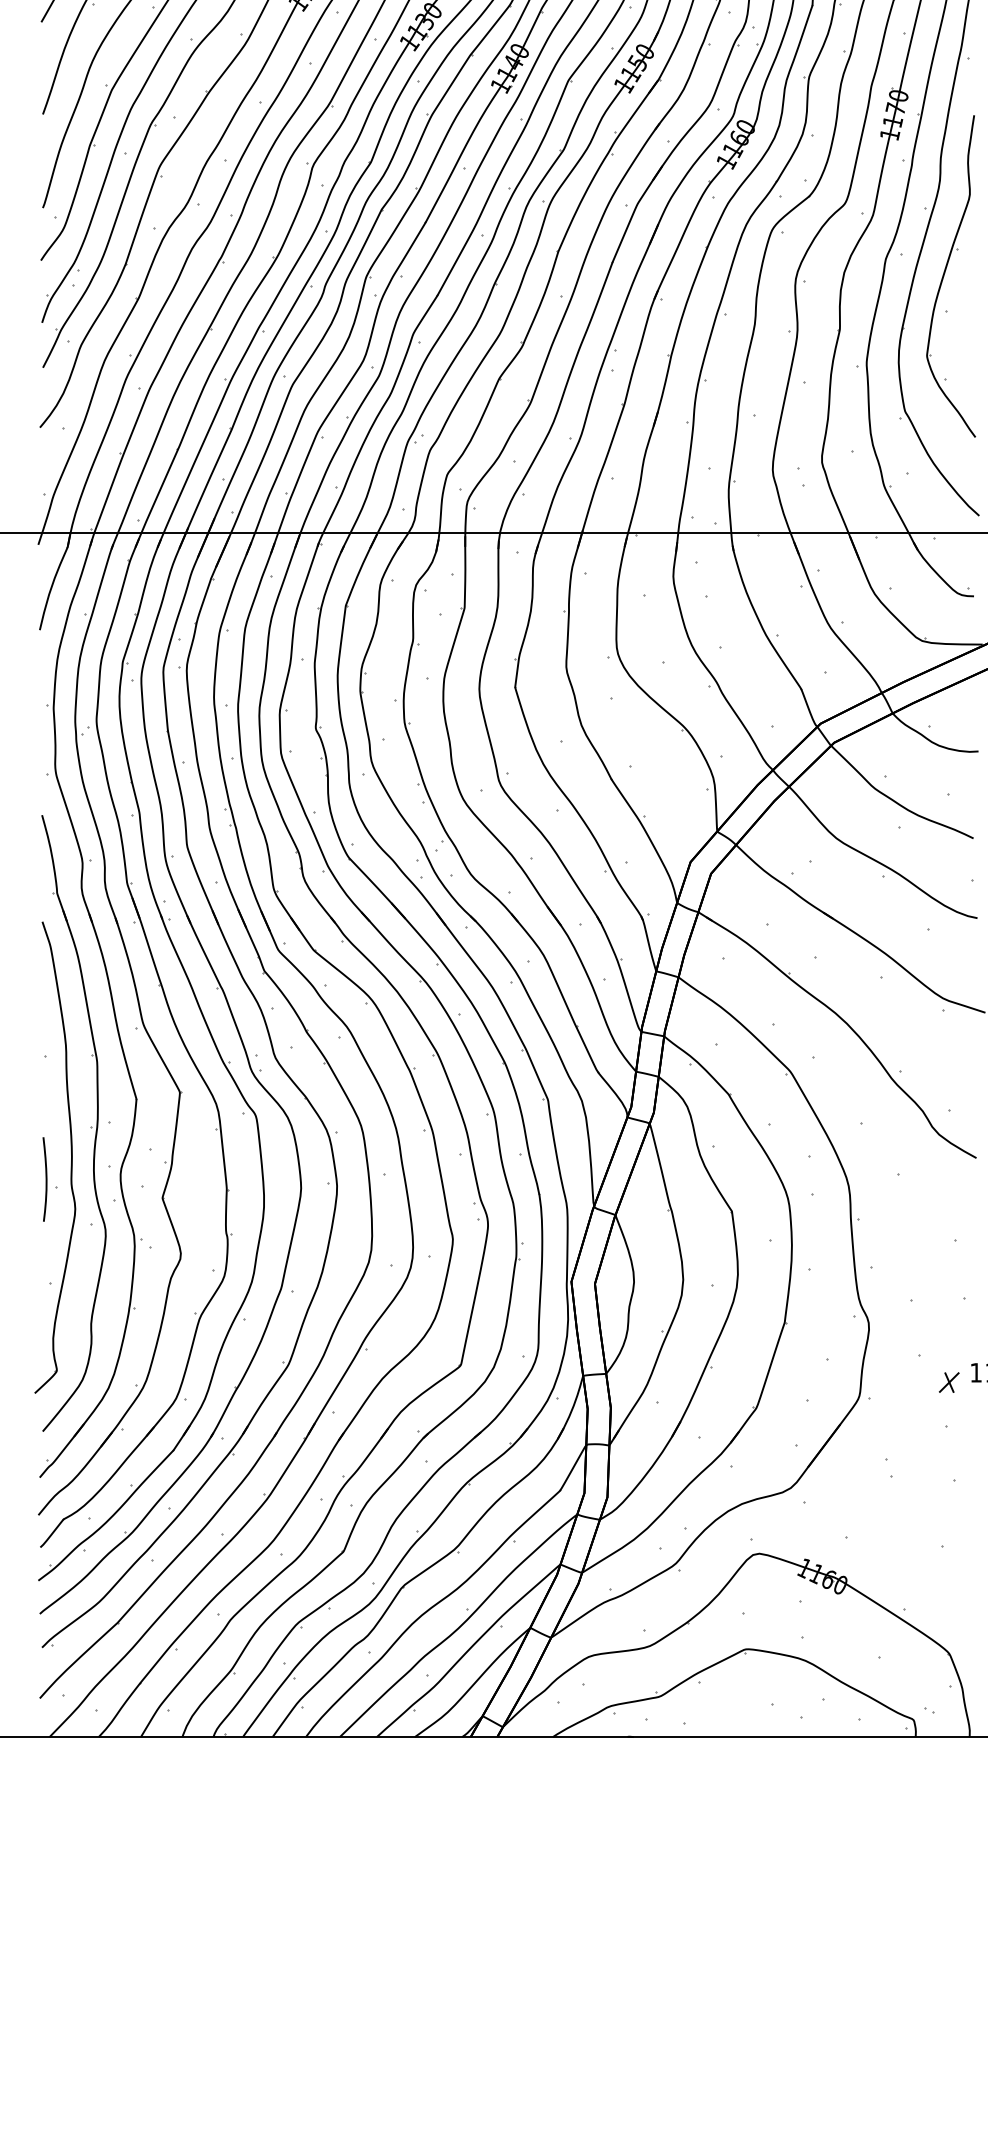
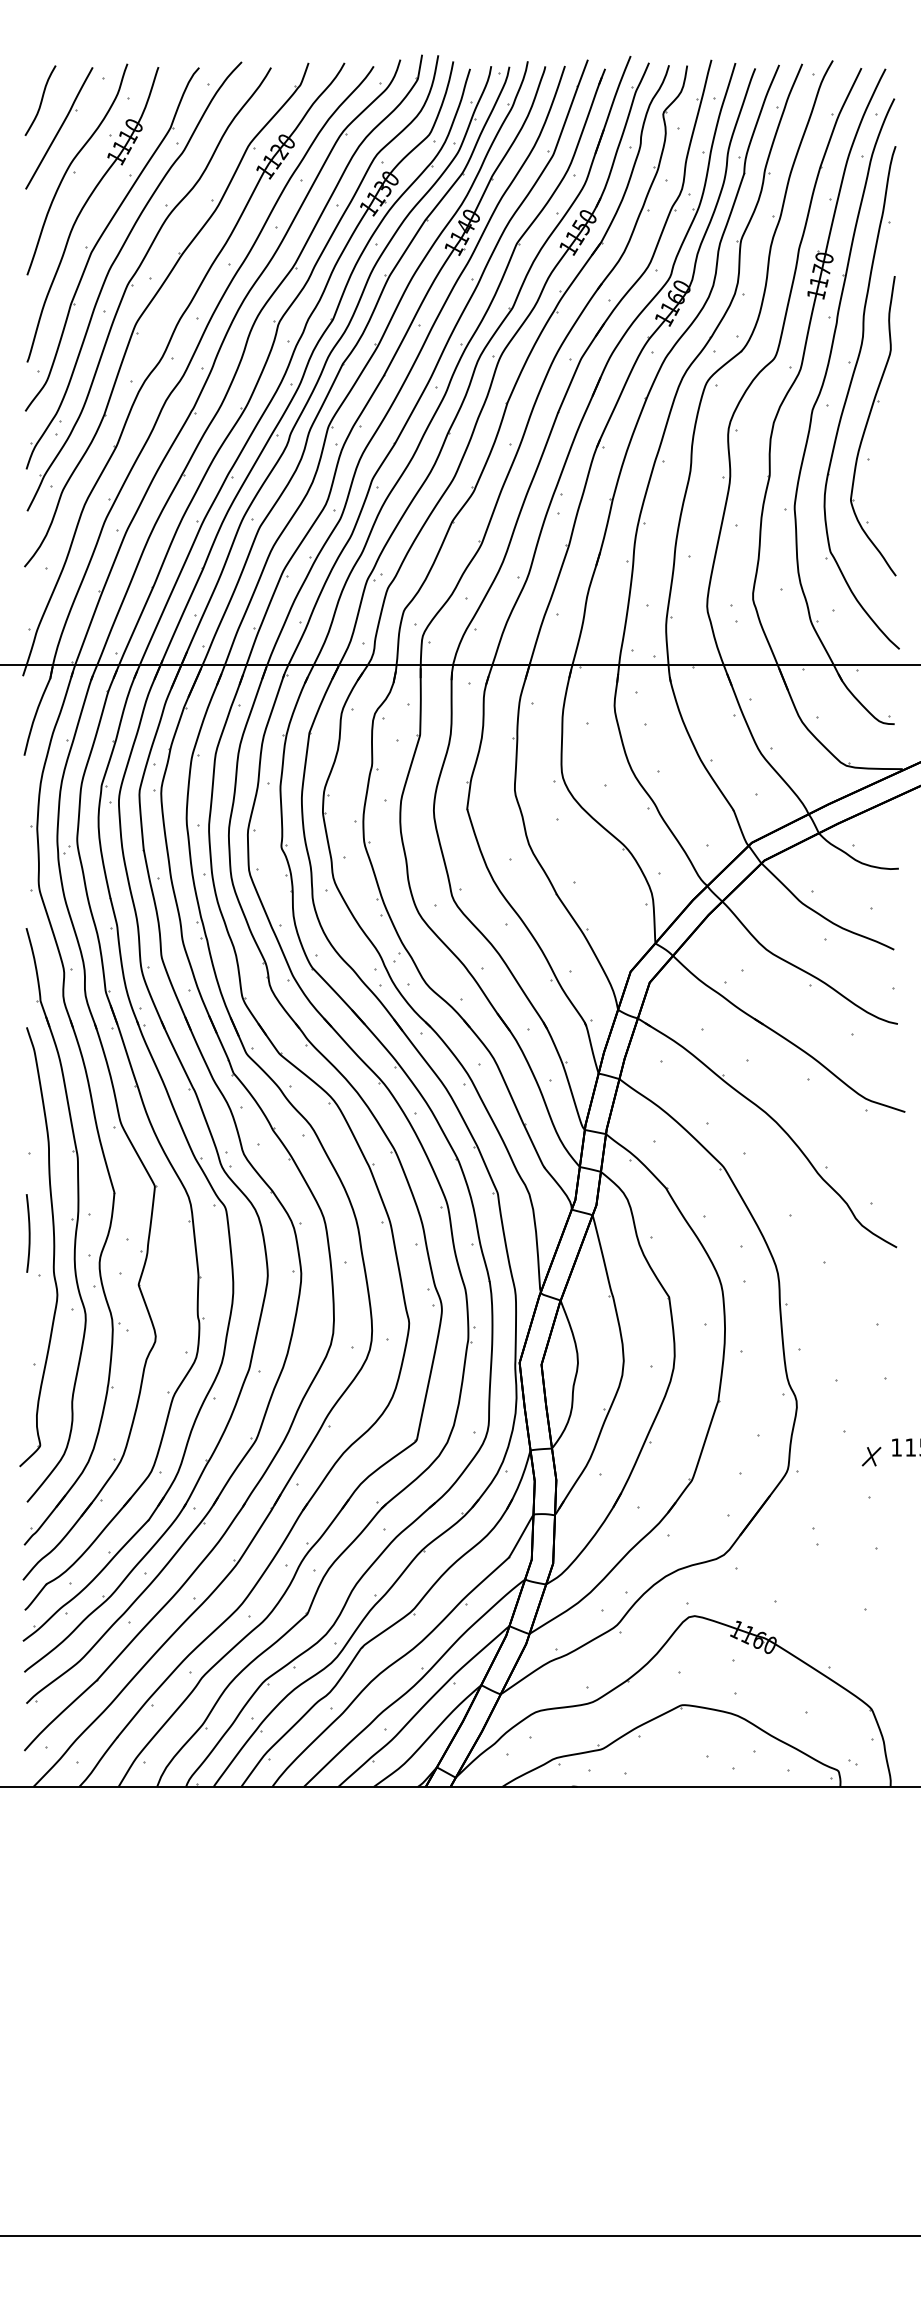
curve: (45, 1179) -> (28, 1233), moved

